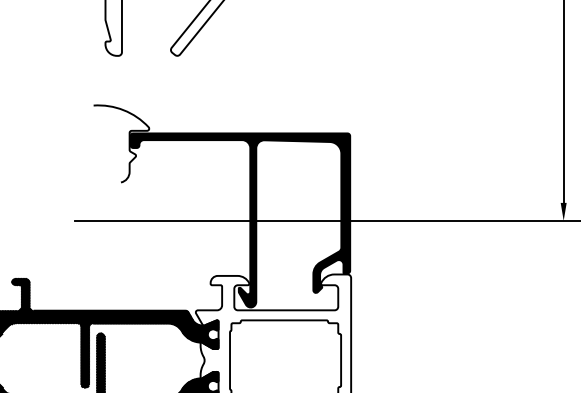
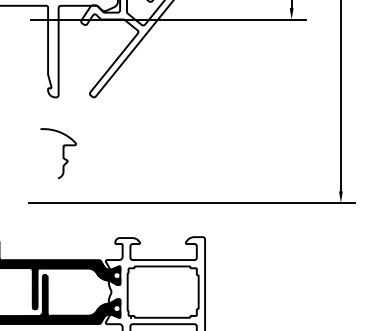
fill: (240, 220) -> (134, 202), removed

